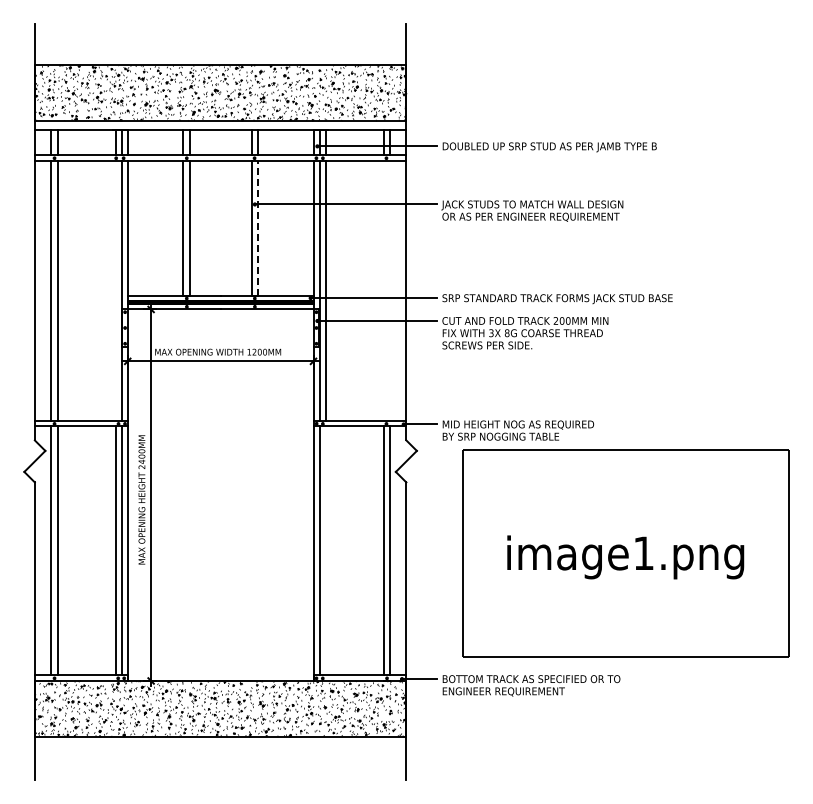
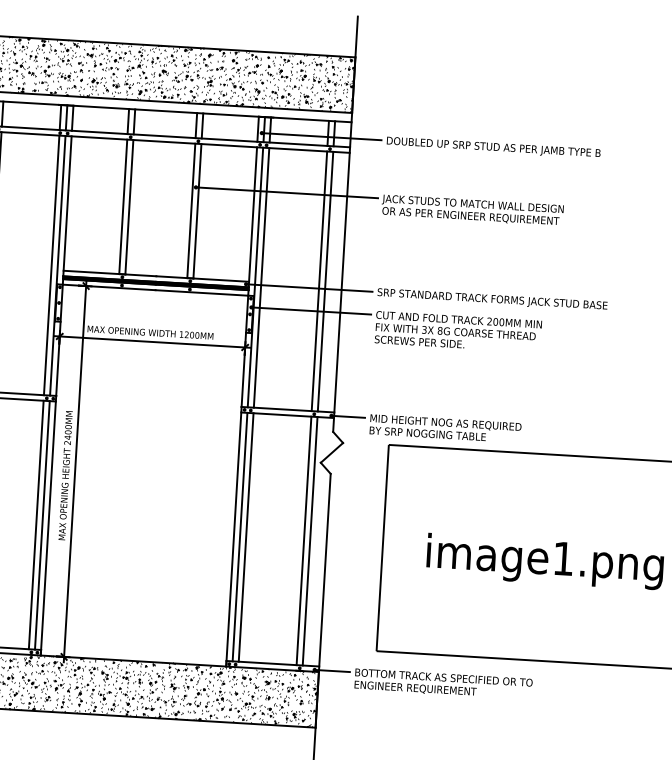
line: (257, 227) -> (197, 210), dashed -> solid
line: (115, 290) -> (51, 265), added
line: (383, 290) -> (319, 280), added
line: (389, 290) -> (325, 281), added
line: (325, 550) -> (245, 537), added

